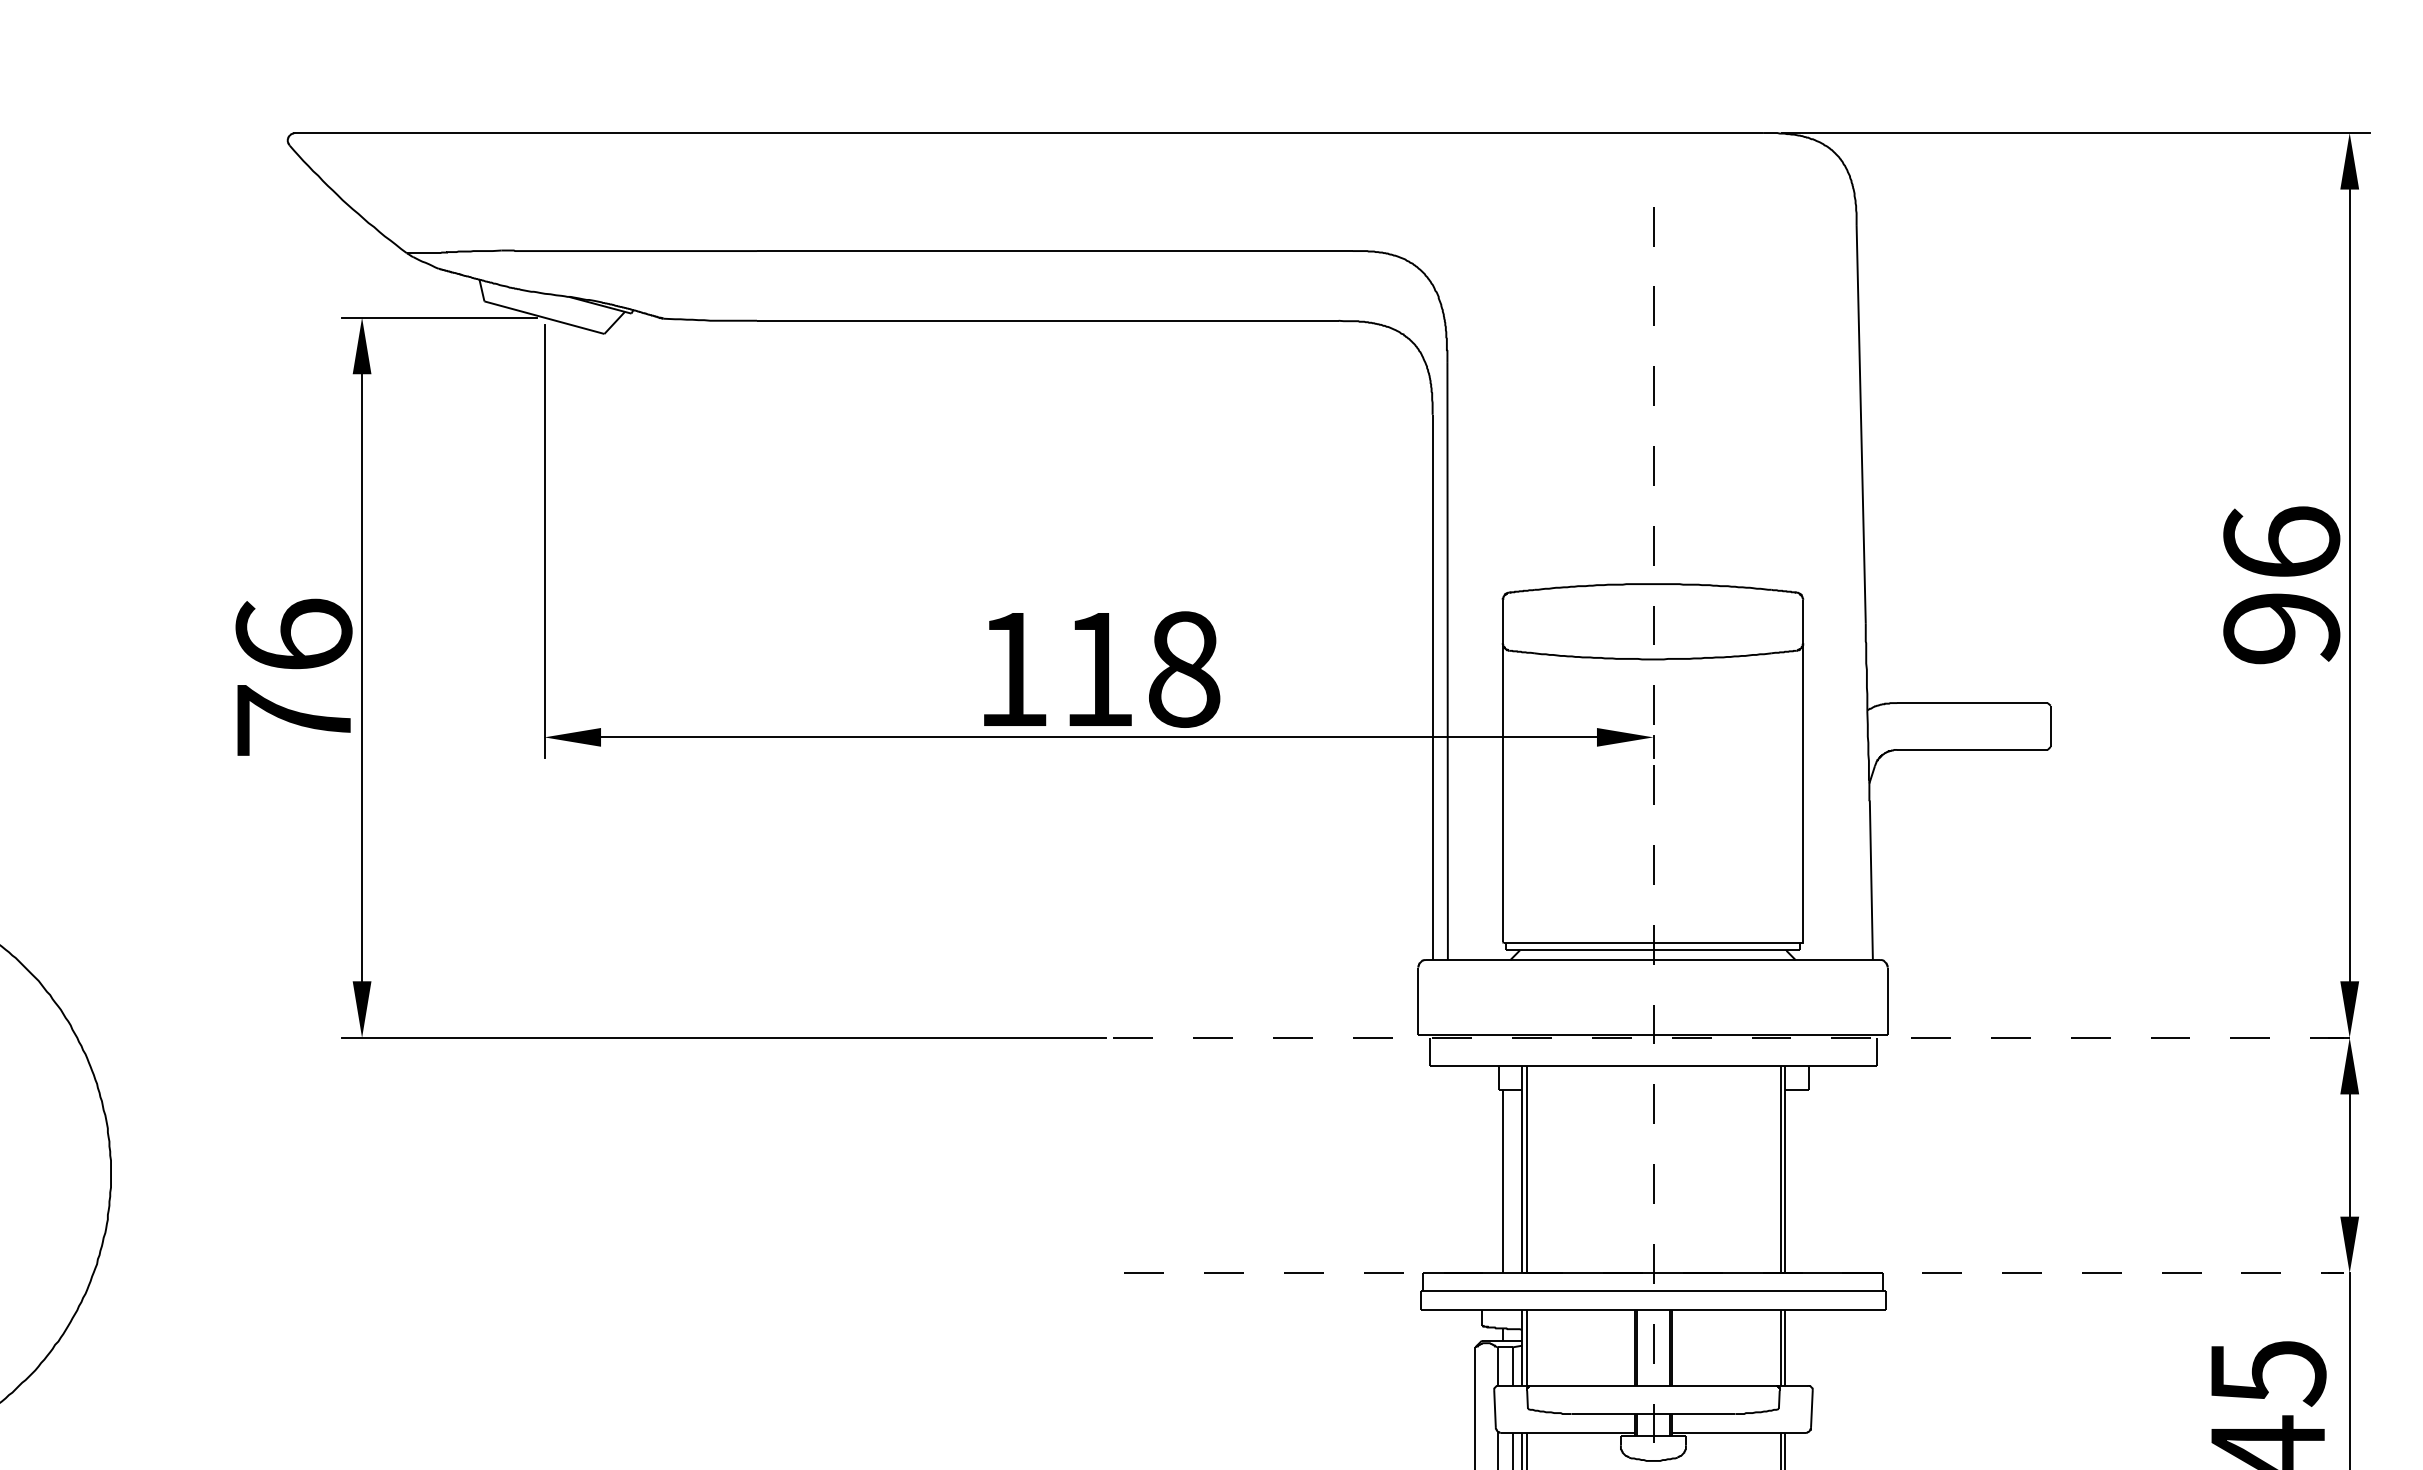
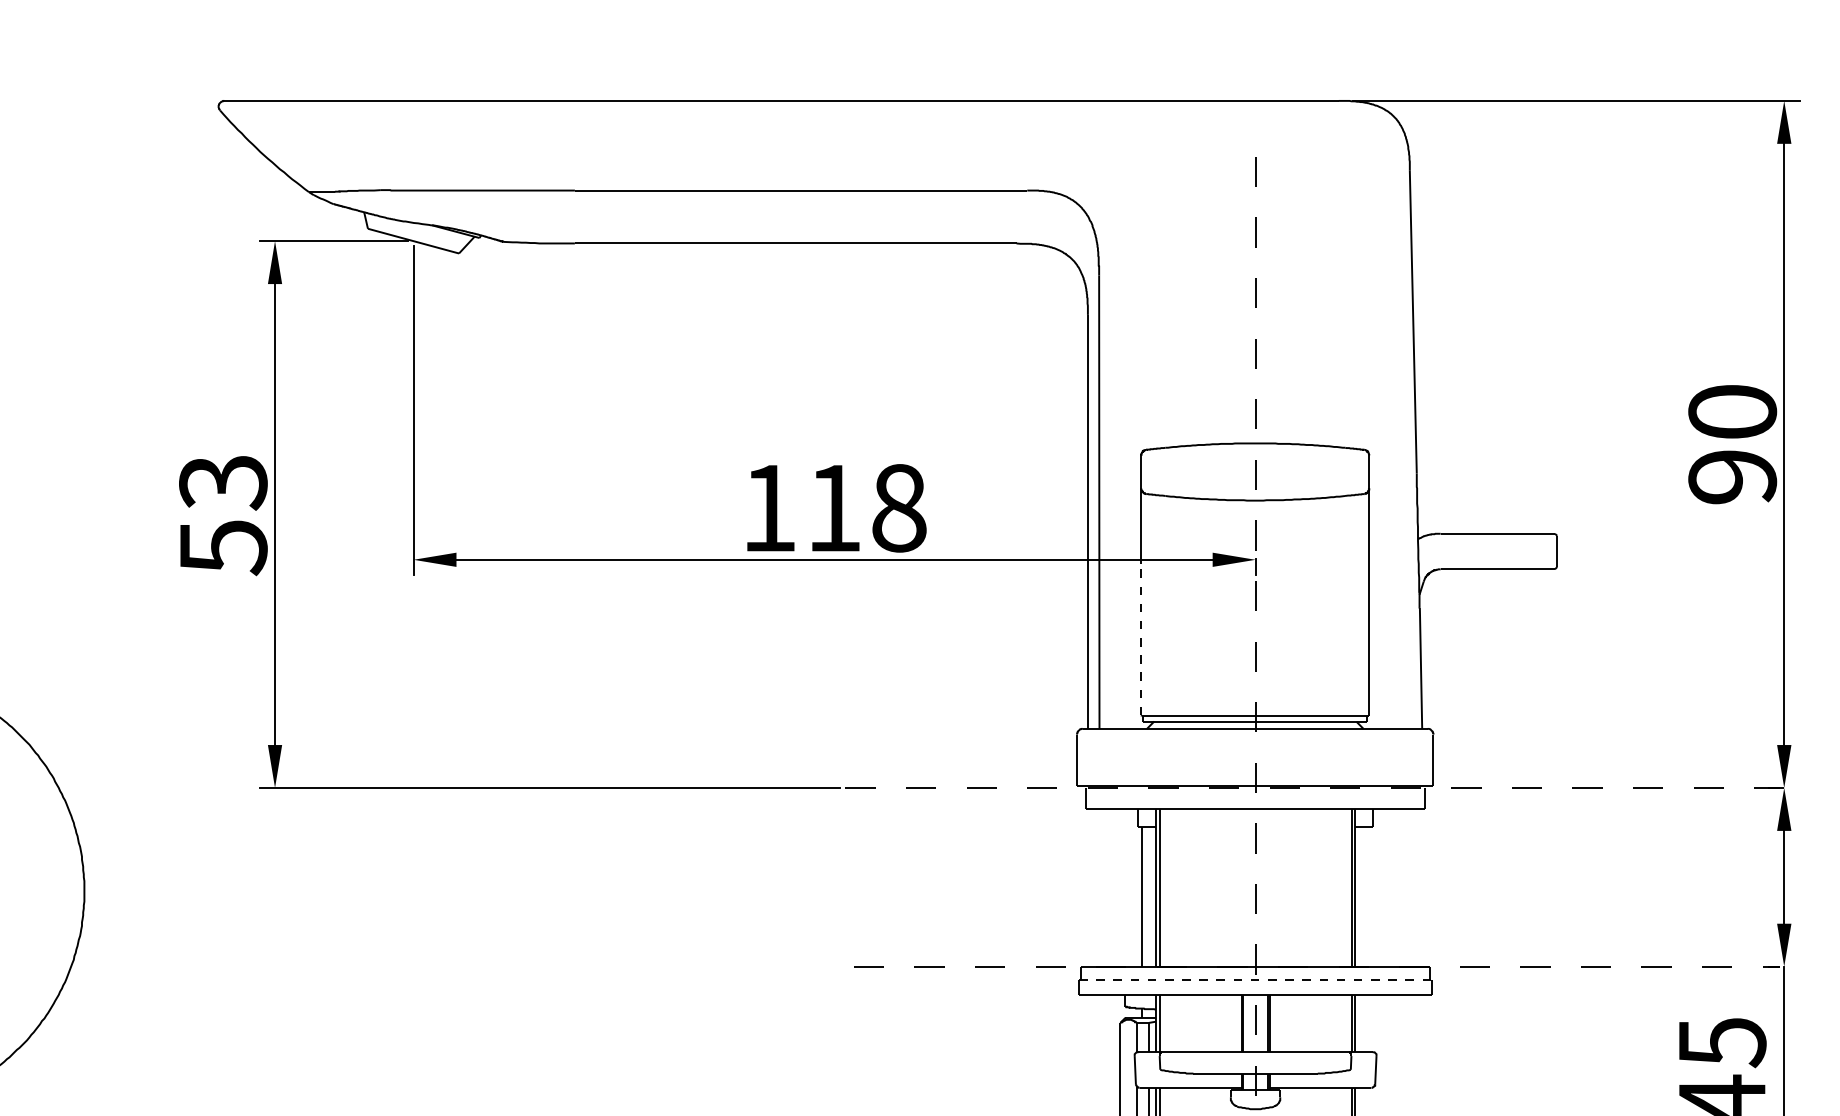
text: (2281, 541) -> (1732, 411), 96 -> 90
text: (293, 678) -> (222, 515), 76 -> 53
line: (1502, 842) -> (1140, 639), solid -> dashed
line: (1653, 1291) -> (1255, 980), solid -> dashed

